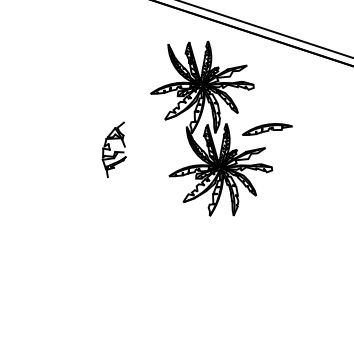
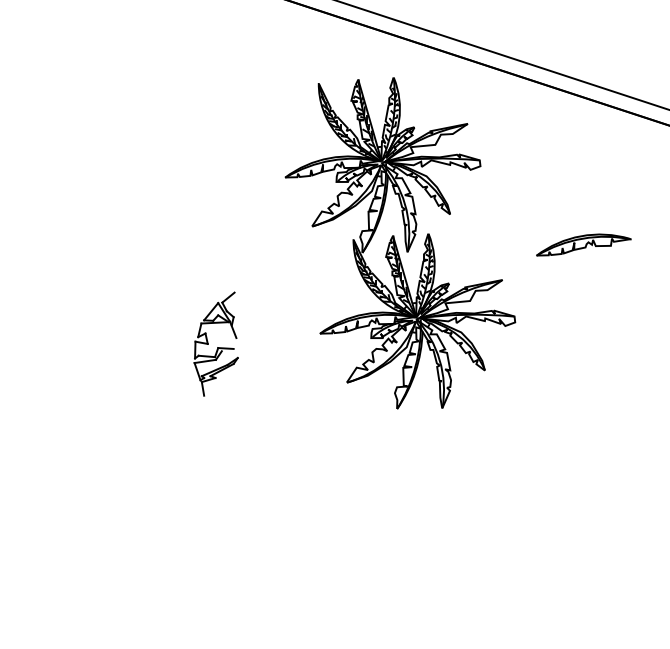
part: (267, 129) -> (583, 244), moved
part: (113, 149) -> (214, 343), moved

